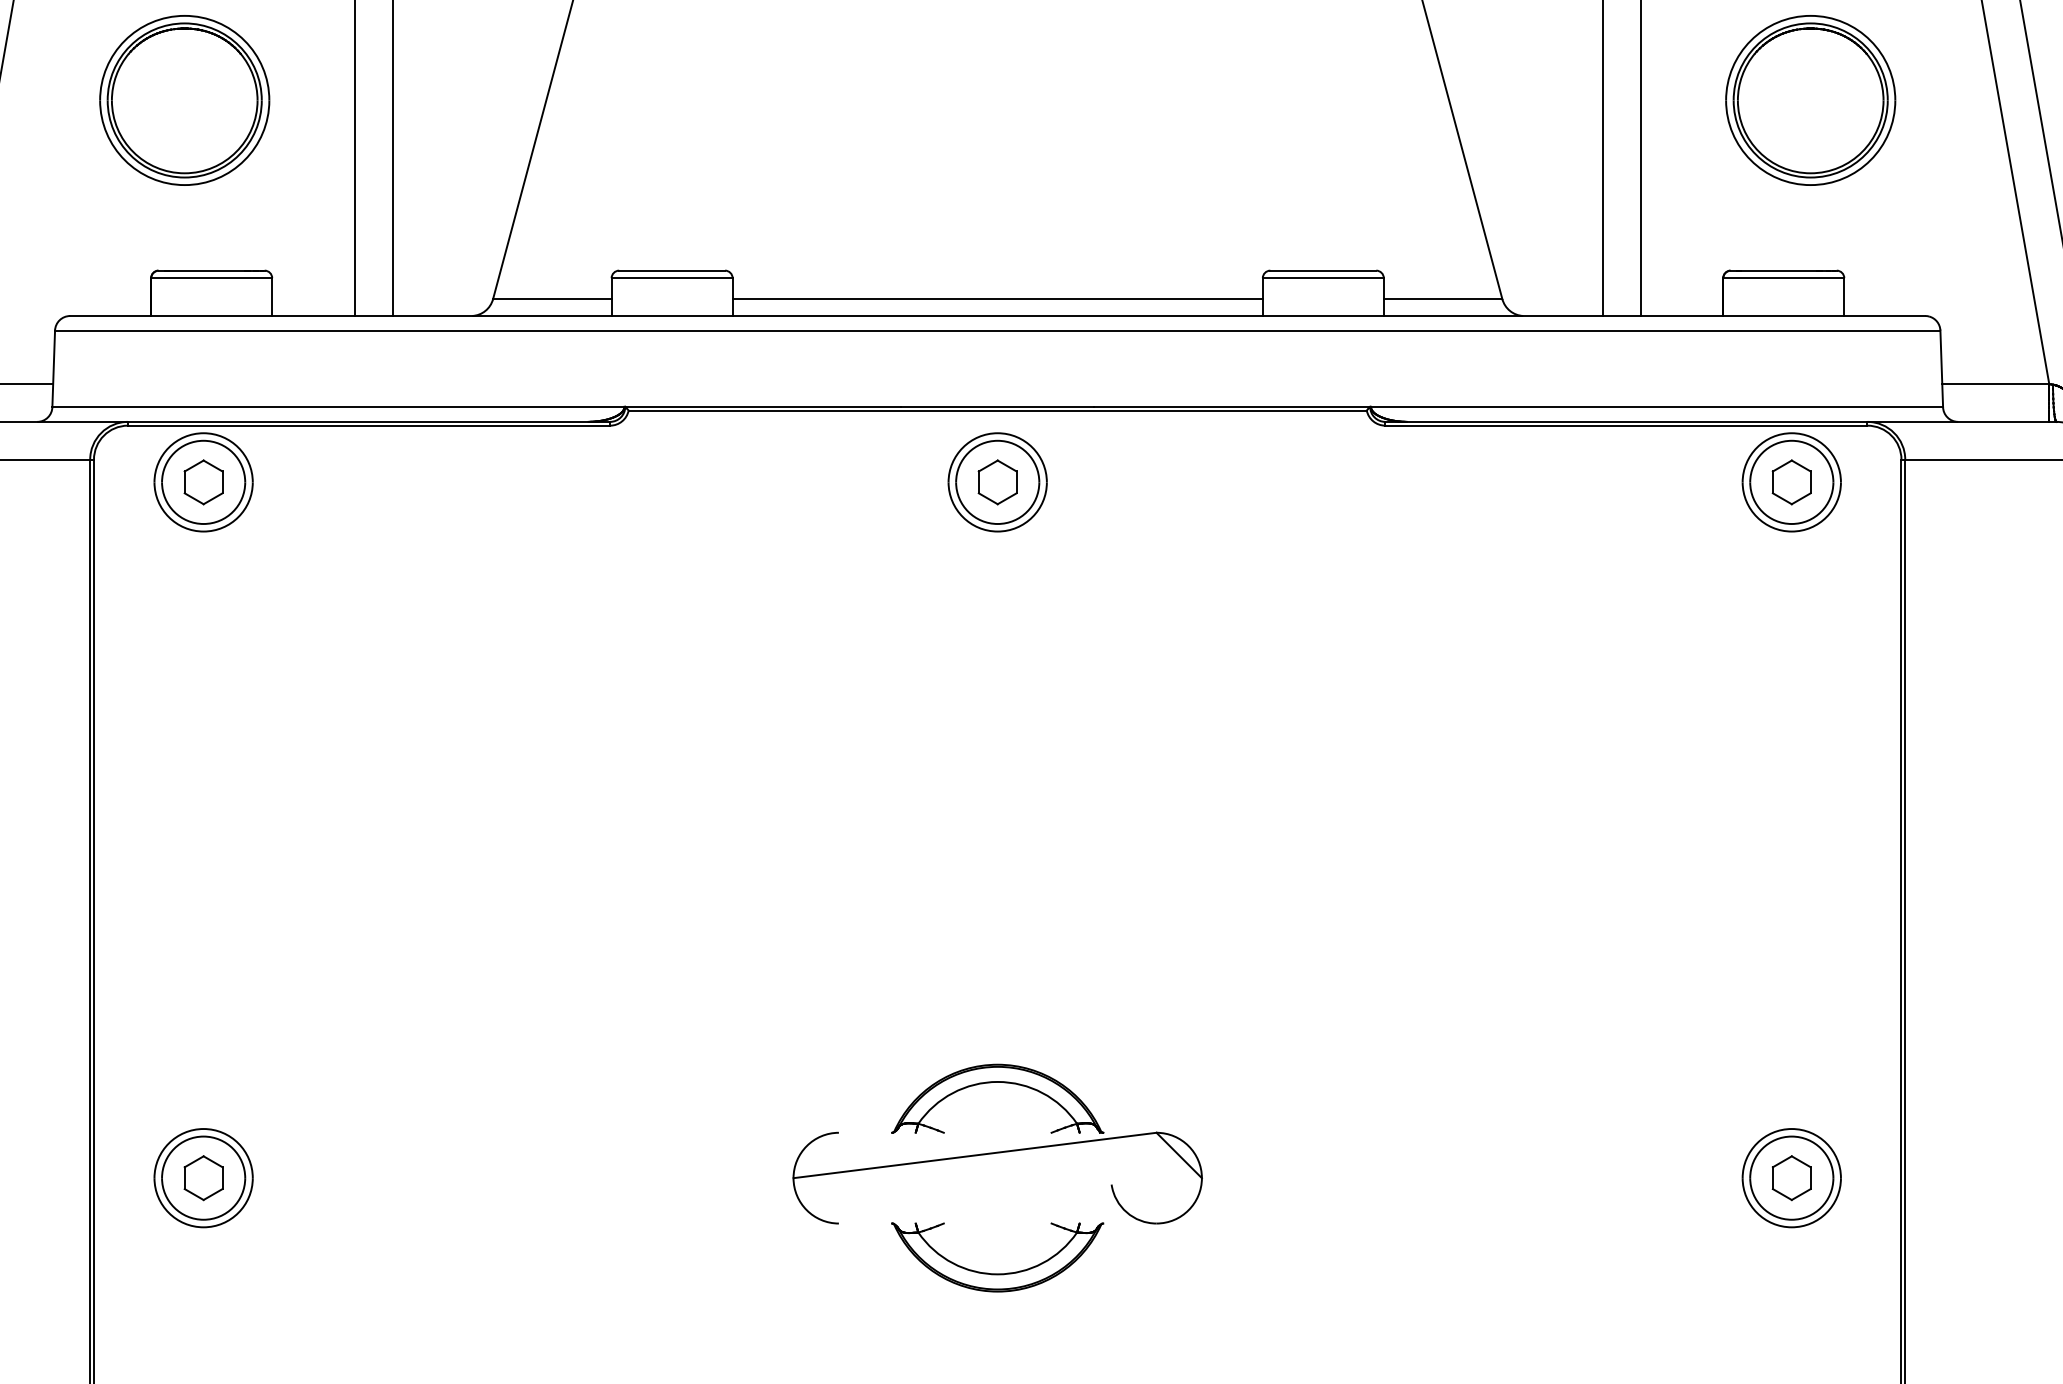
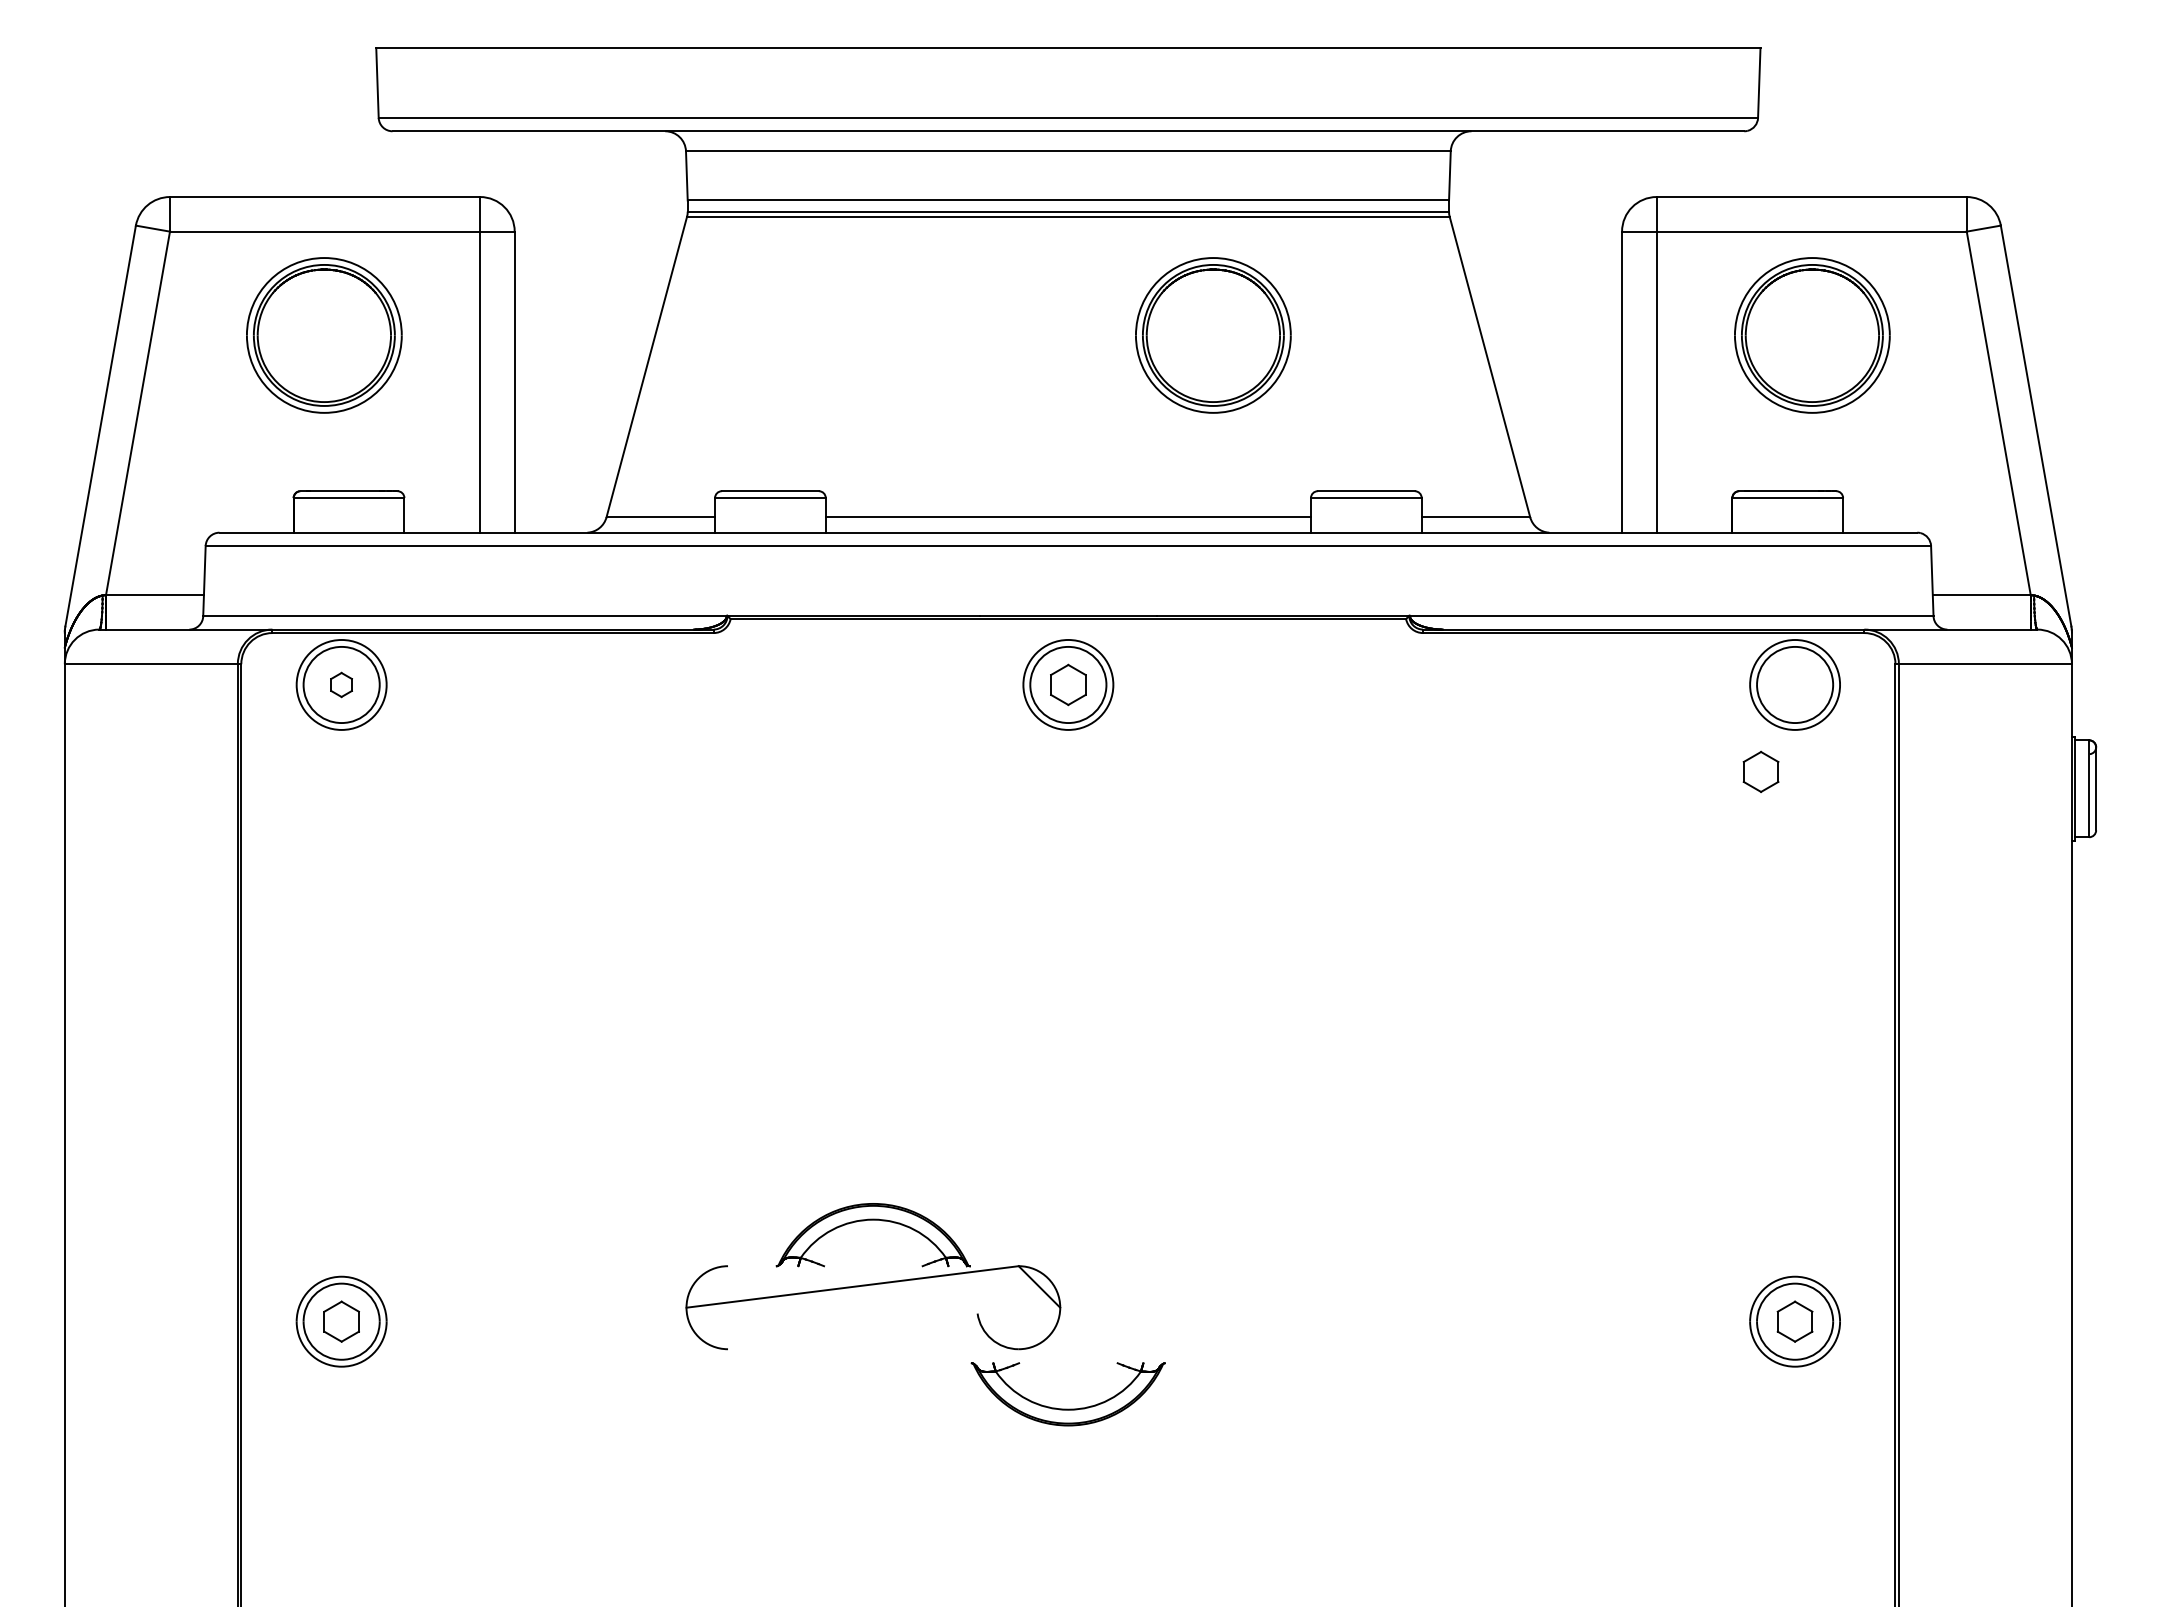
part: (1156, 100) -> (1213, 335), added
part: (203, 481) -> (341, 684), size x0.6
part: (1791, 481) -> (1760, 771), moved
part: (997, 1151) -> (873, 1283), moved

